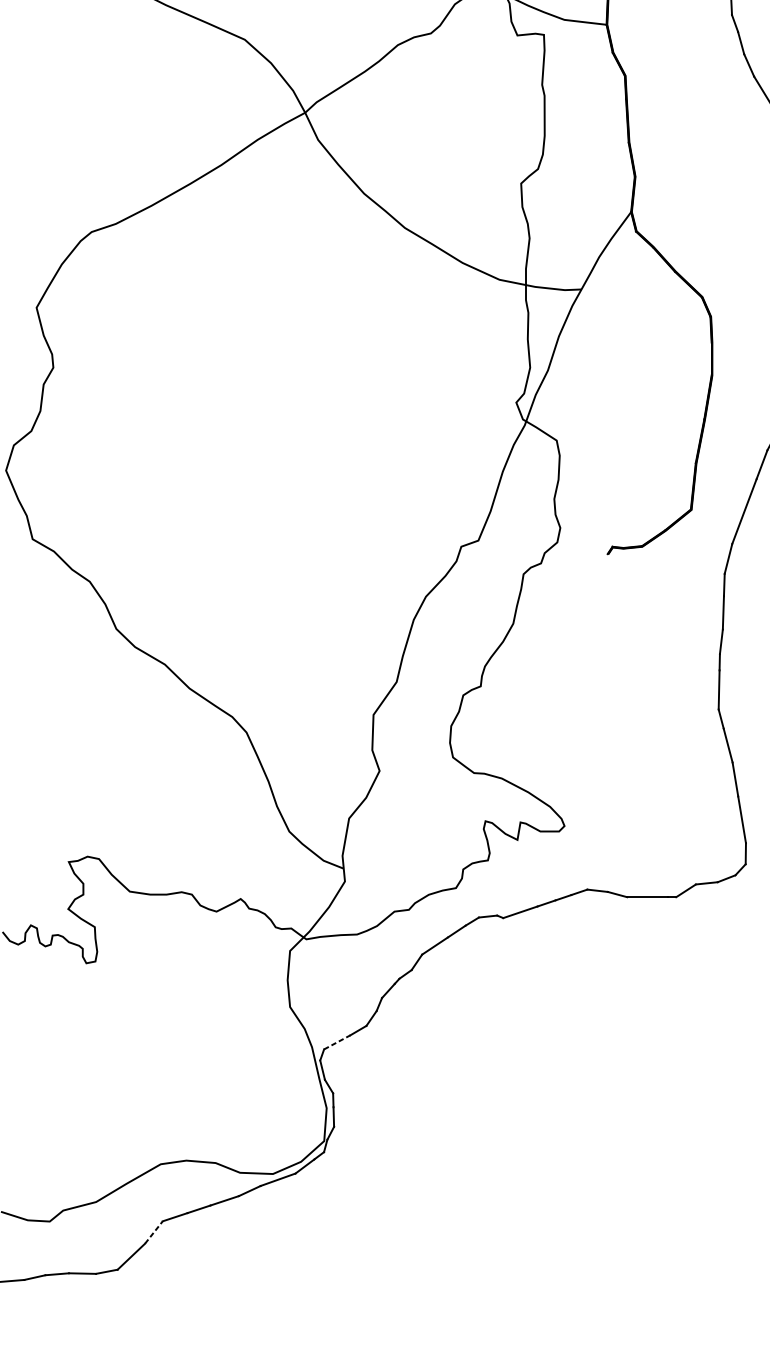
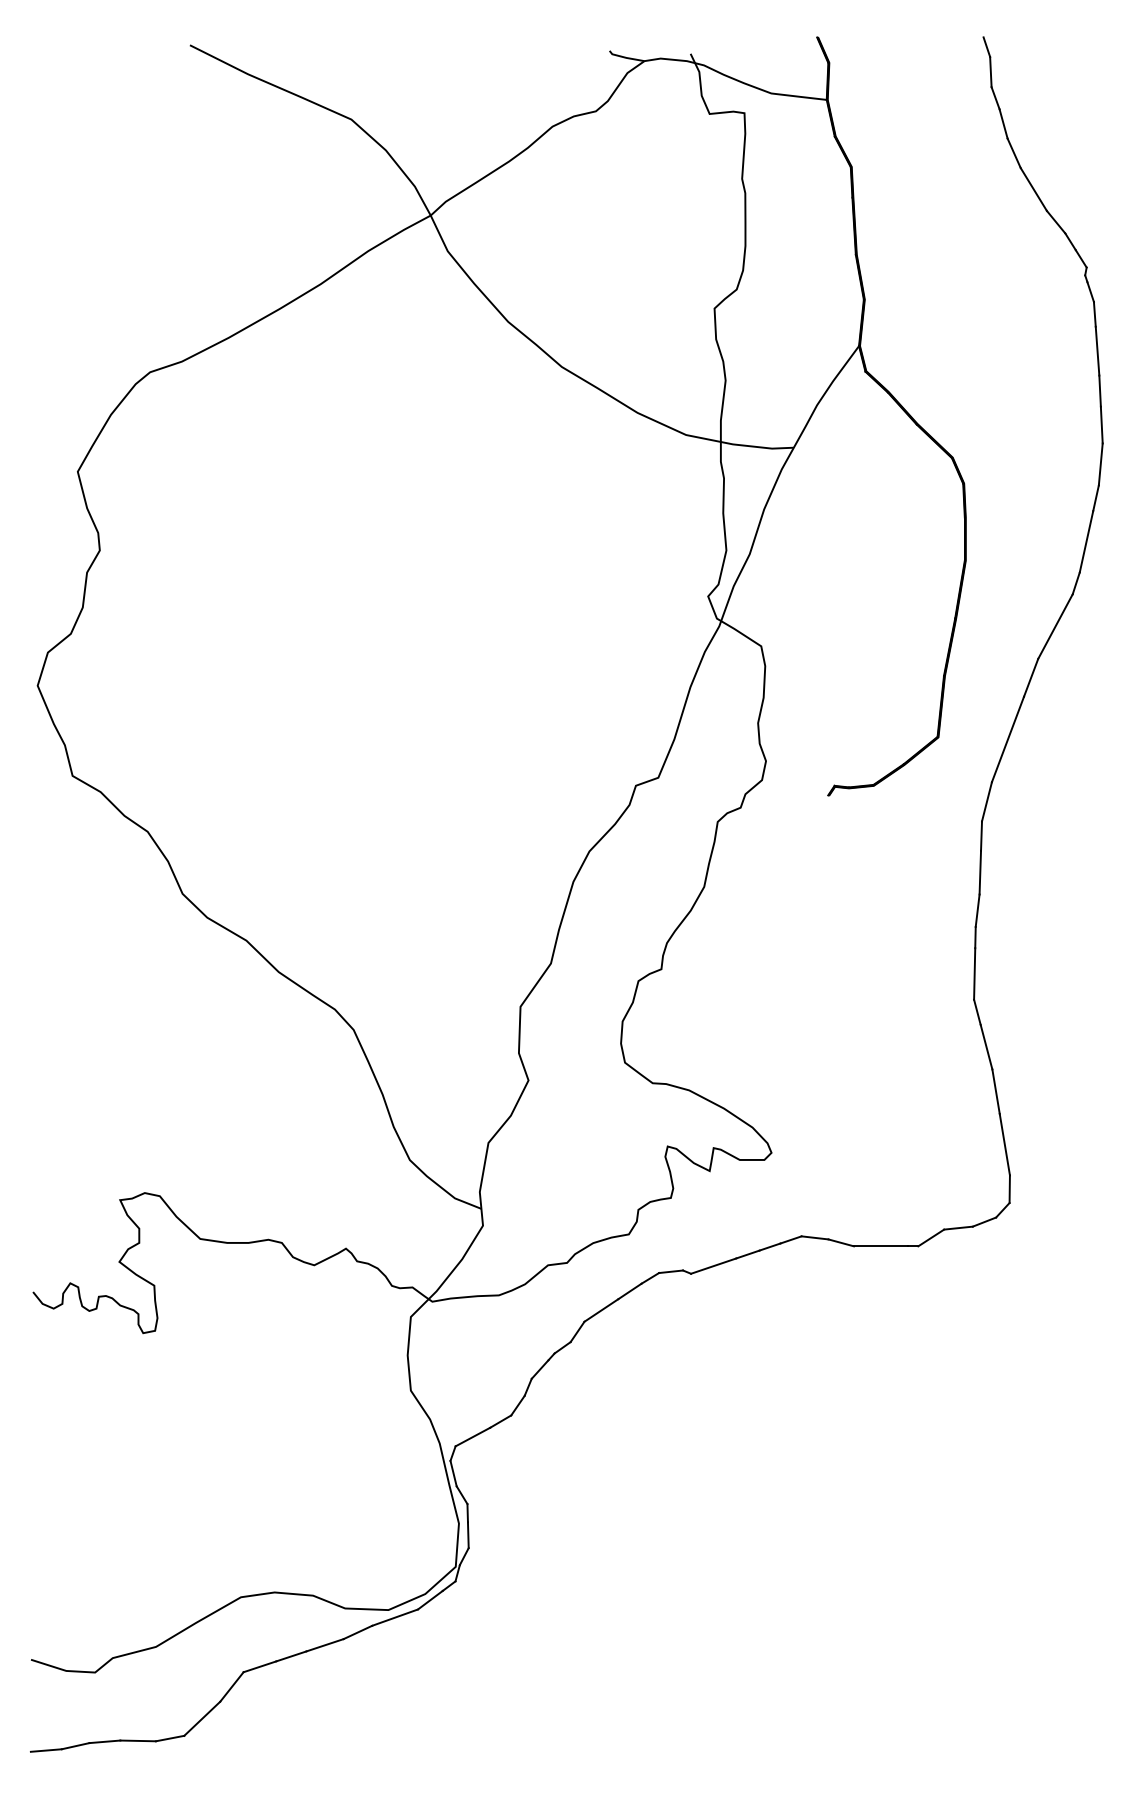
line: (336, 1042) -> (472, 1437), dashed -> solid
line: (153, 1232) -> (231, 1686), dashed -> solid

